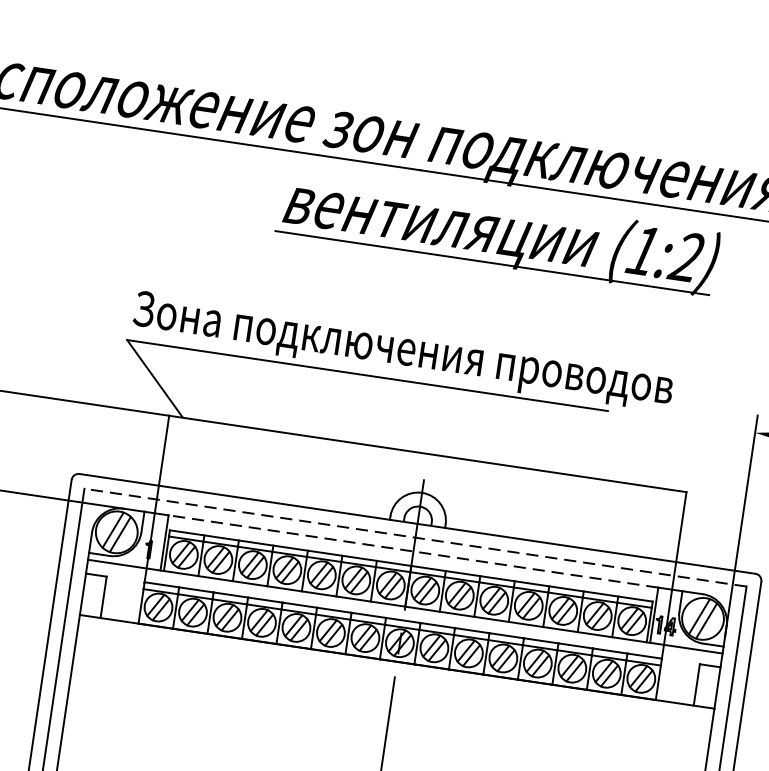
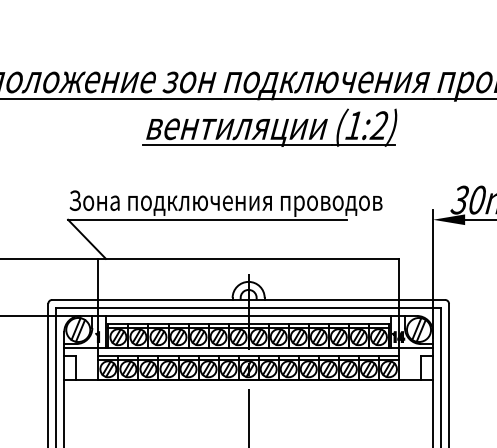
line: (415, 536) -> (248, 307), dashed -> solid
line: (413, 550) -> (248, 315), dashed -> solid

